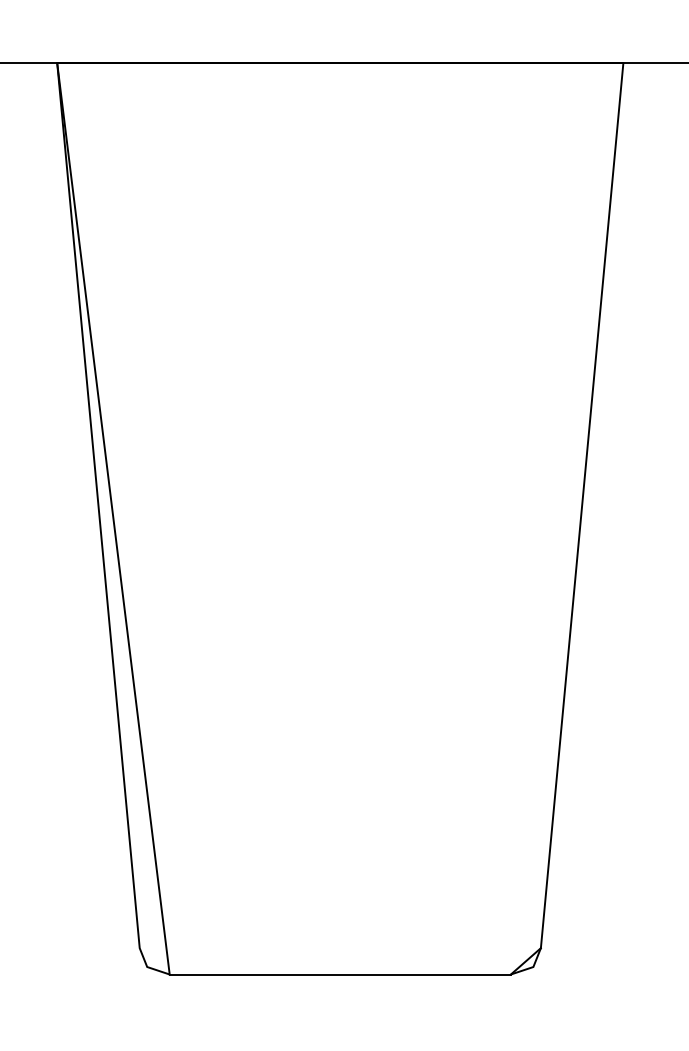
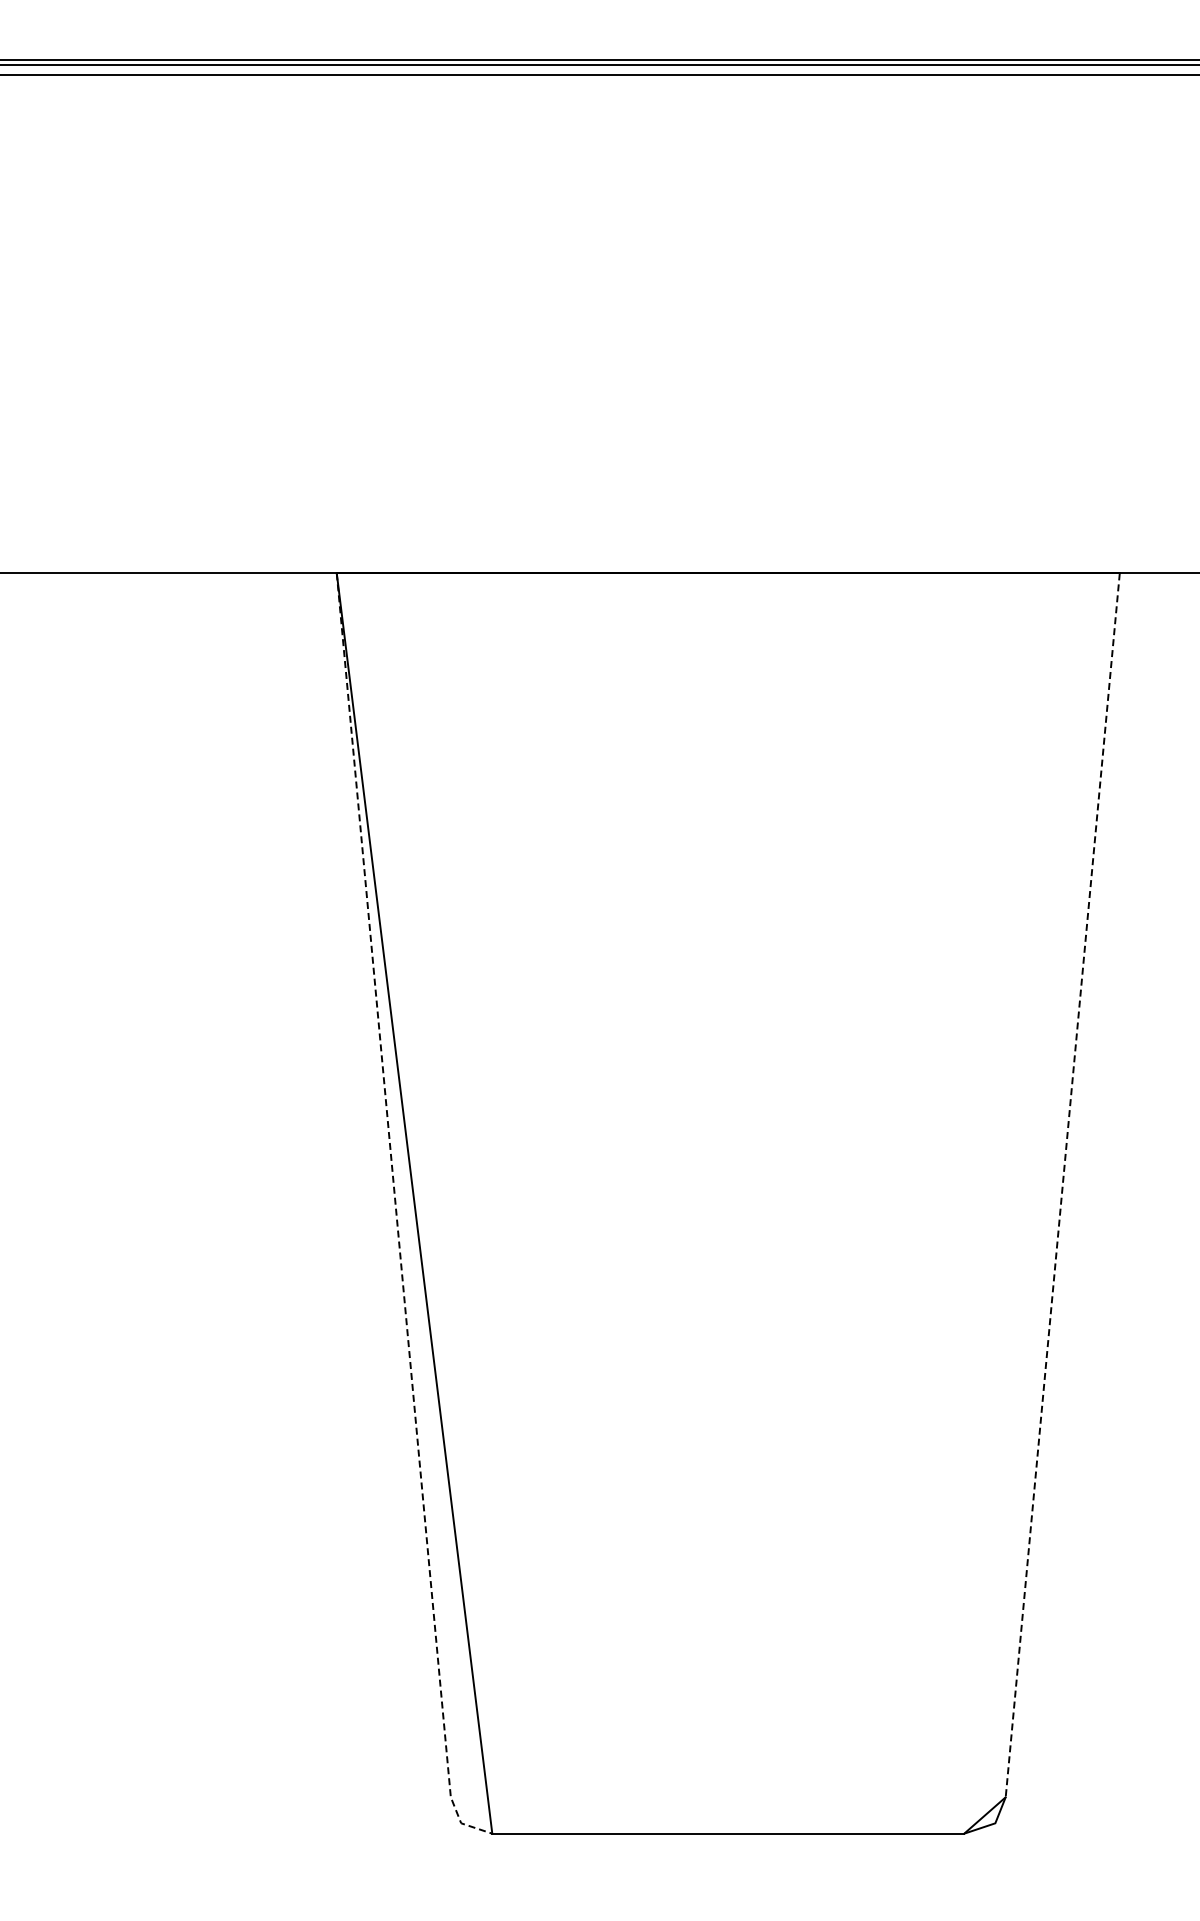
line: (581, 505) -> (1062, 1185), solid -> dashed
line: (100, 529) -> (396, 1217), solid -> dashed

